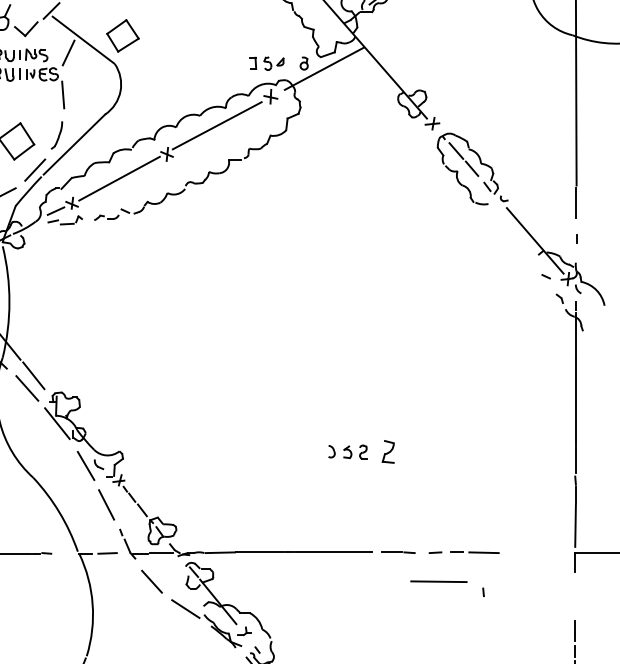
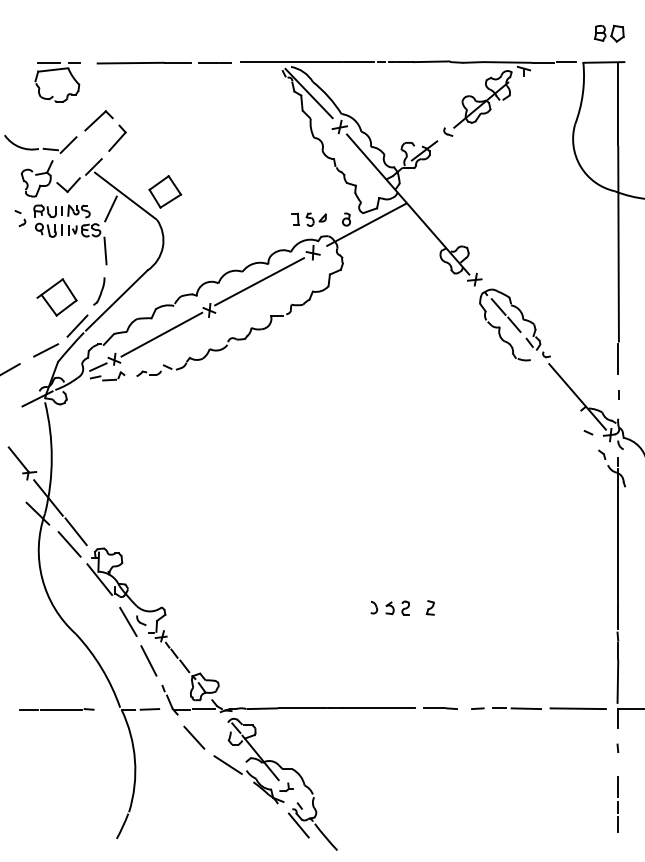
part: (387, 451) -> (429, 607), size x0.62
line: (438, 581) -> (577, 708), moved
line: (483, 591) -> (617, 747), moved

